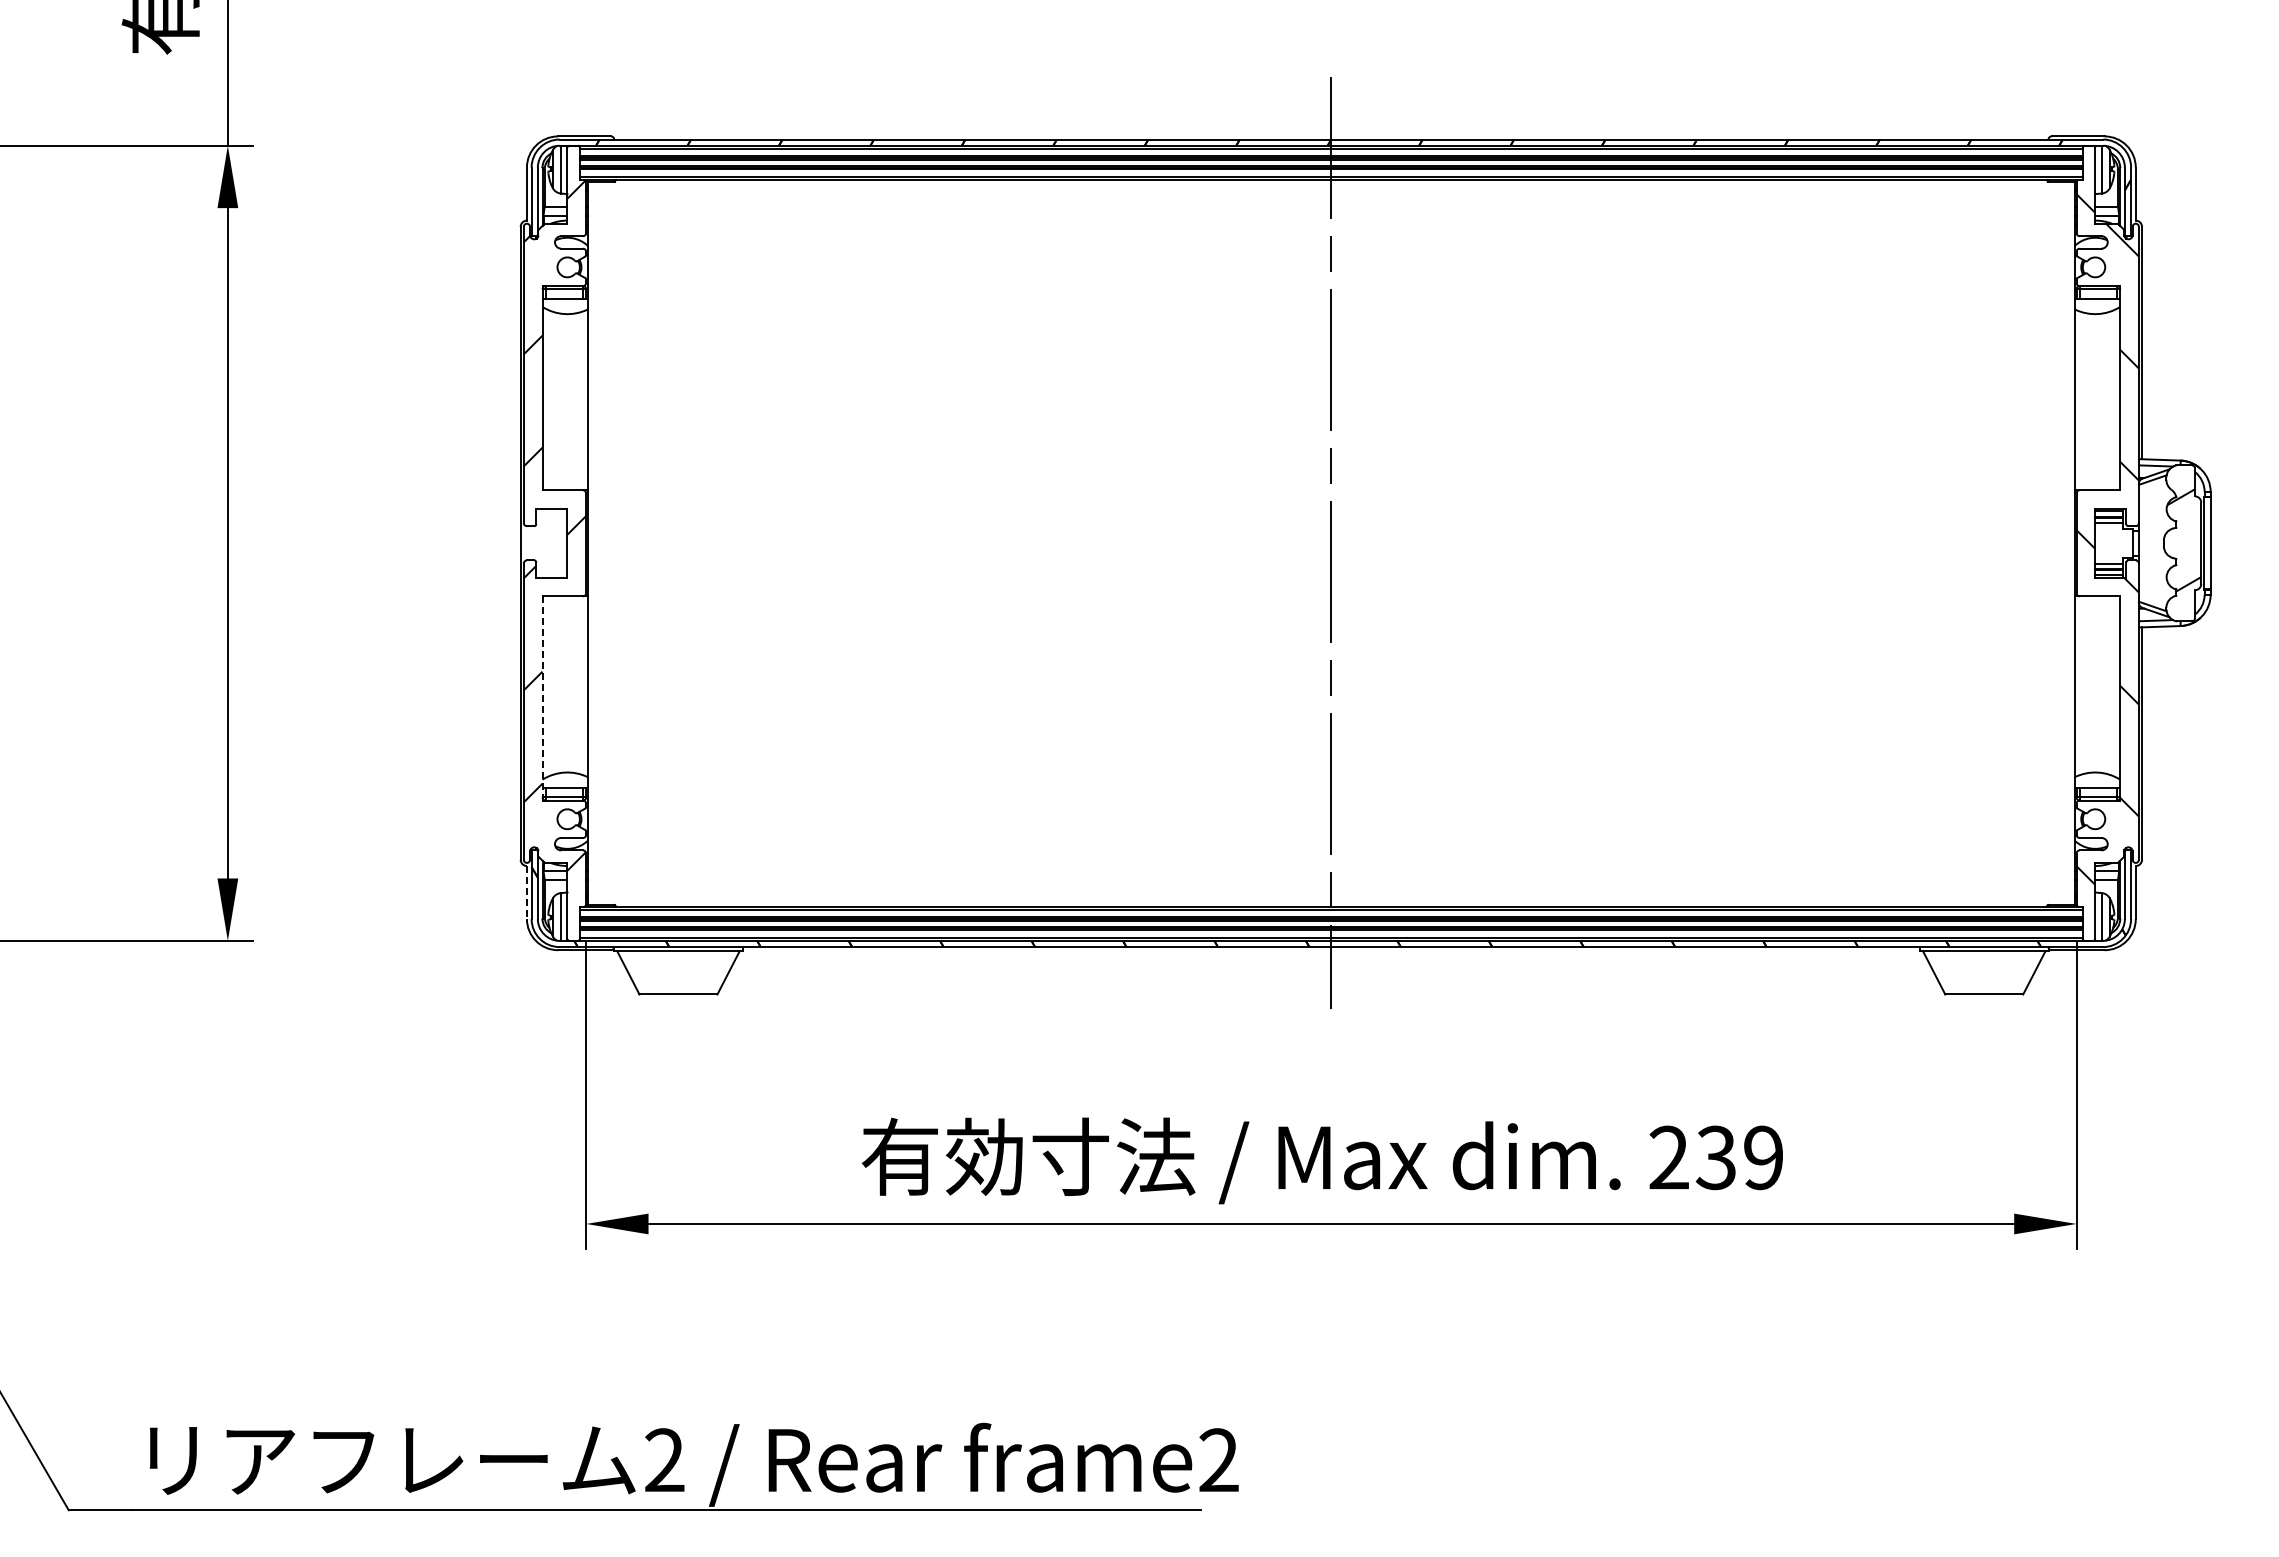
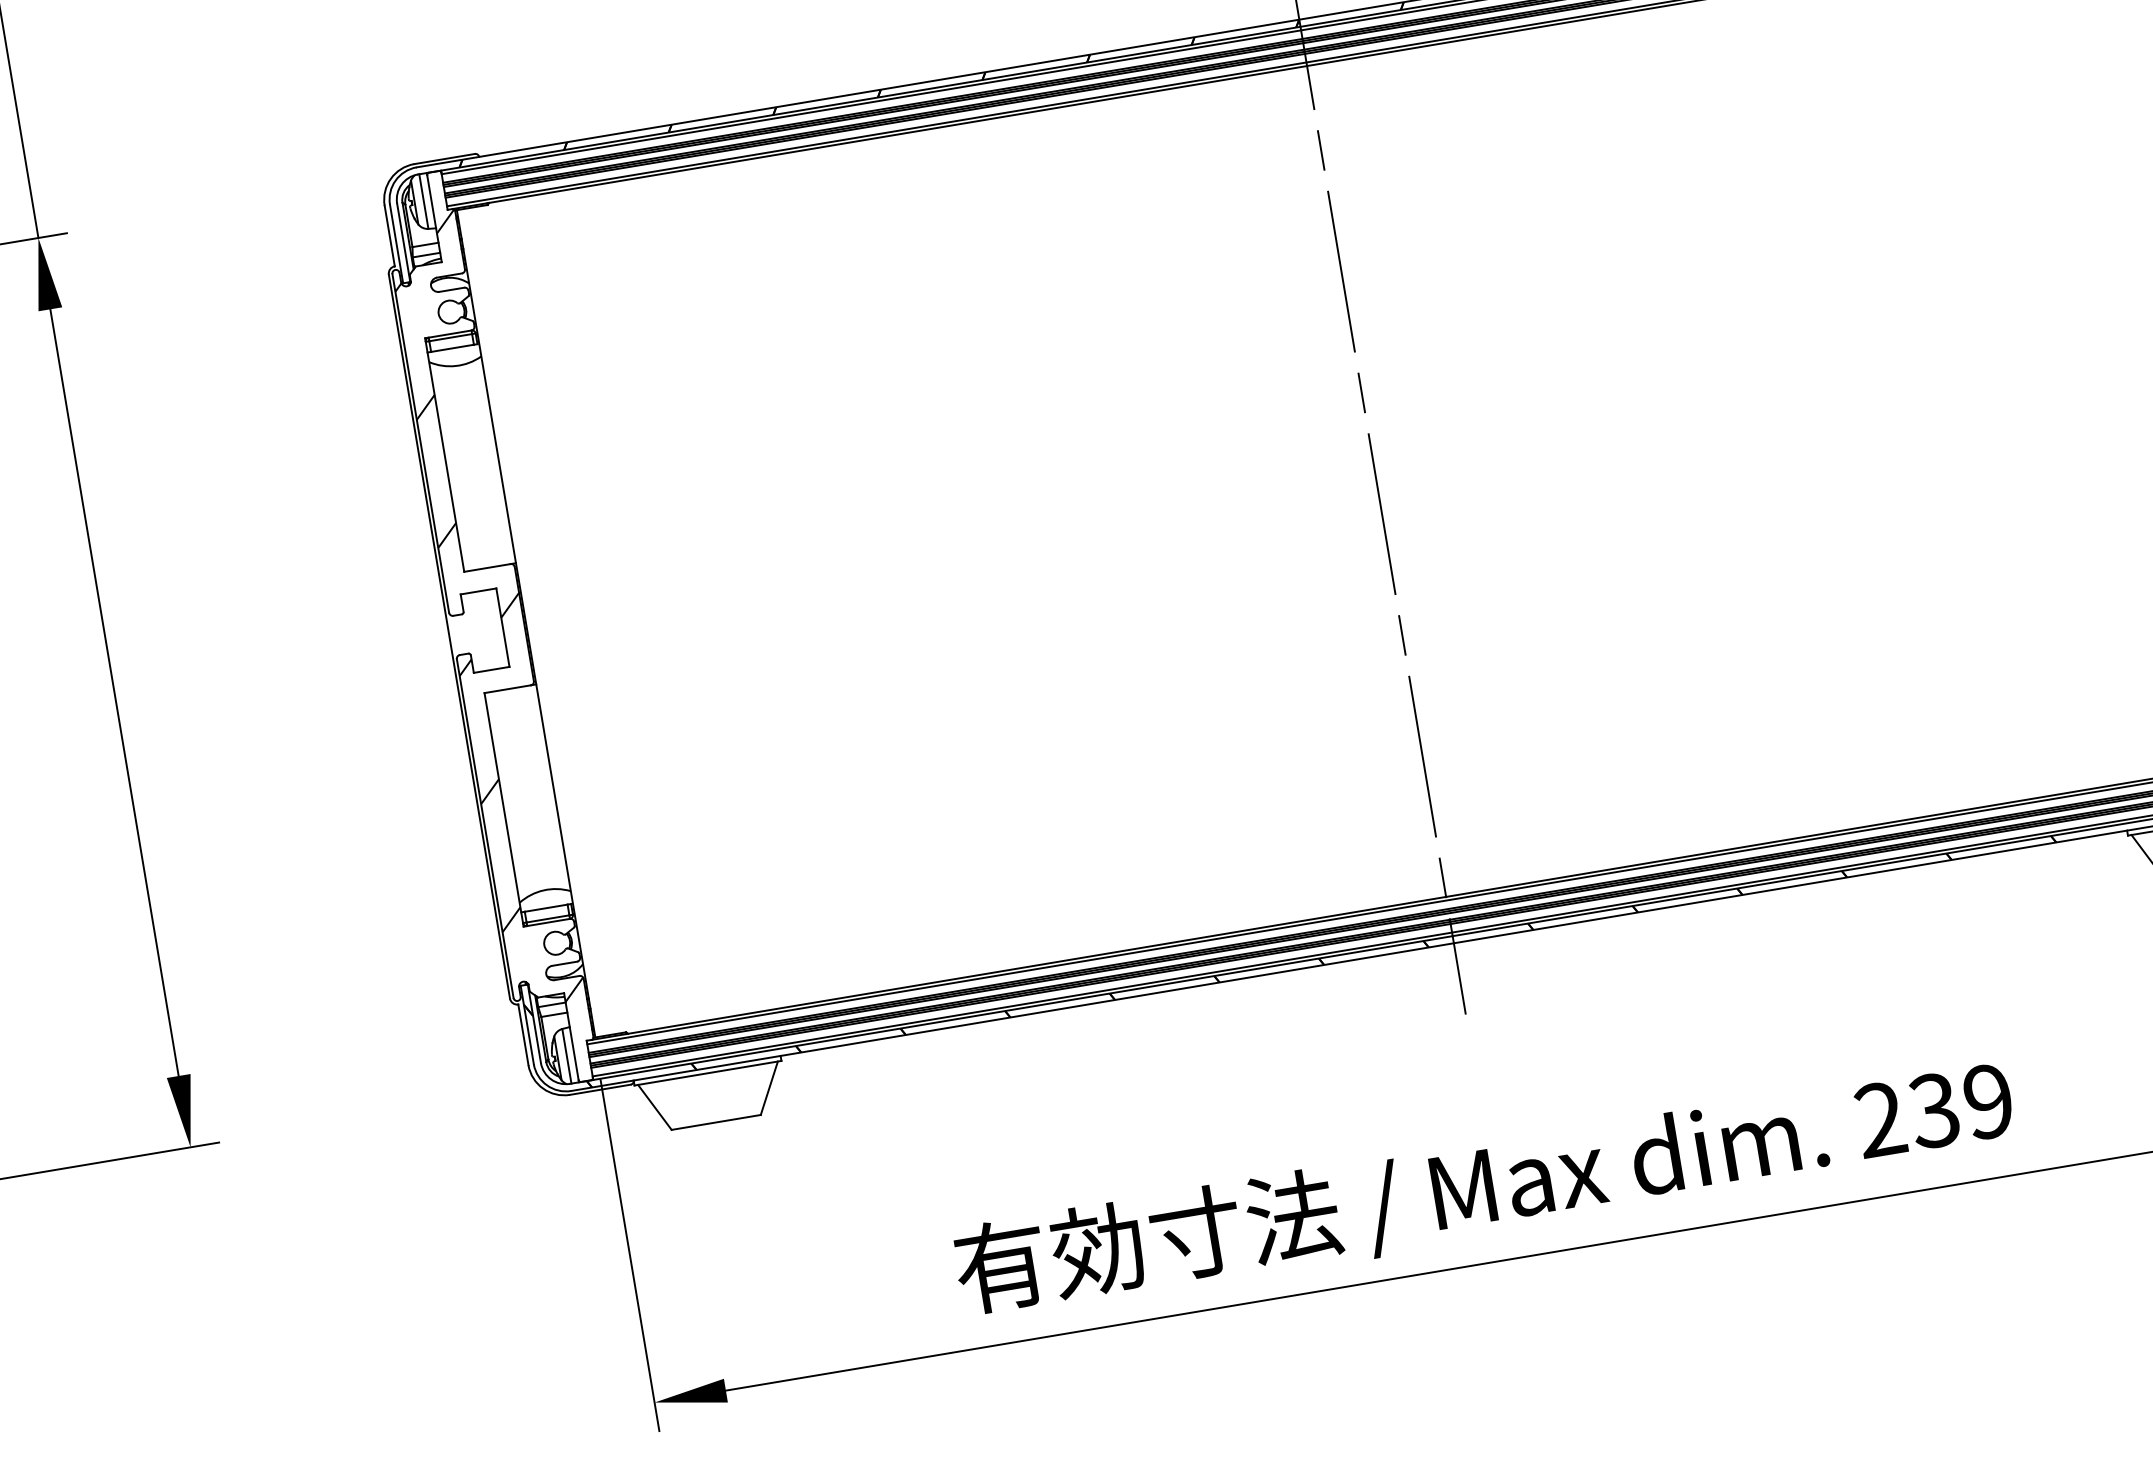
line: (542, 697) -> (503, 808), dashed -> solid
line: (526, 892) -> (522, 1034), dashed -> solid

